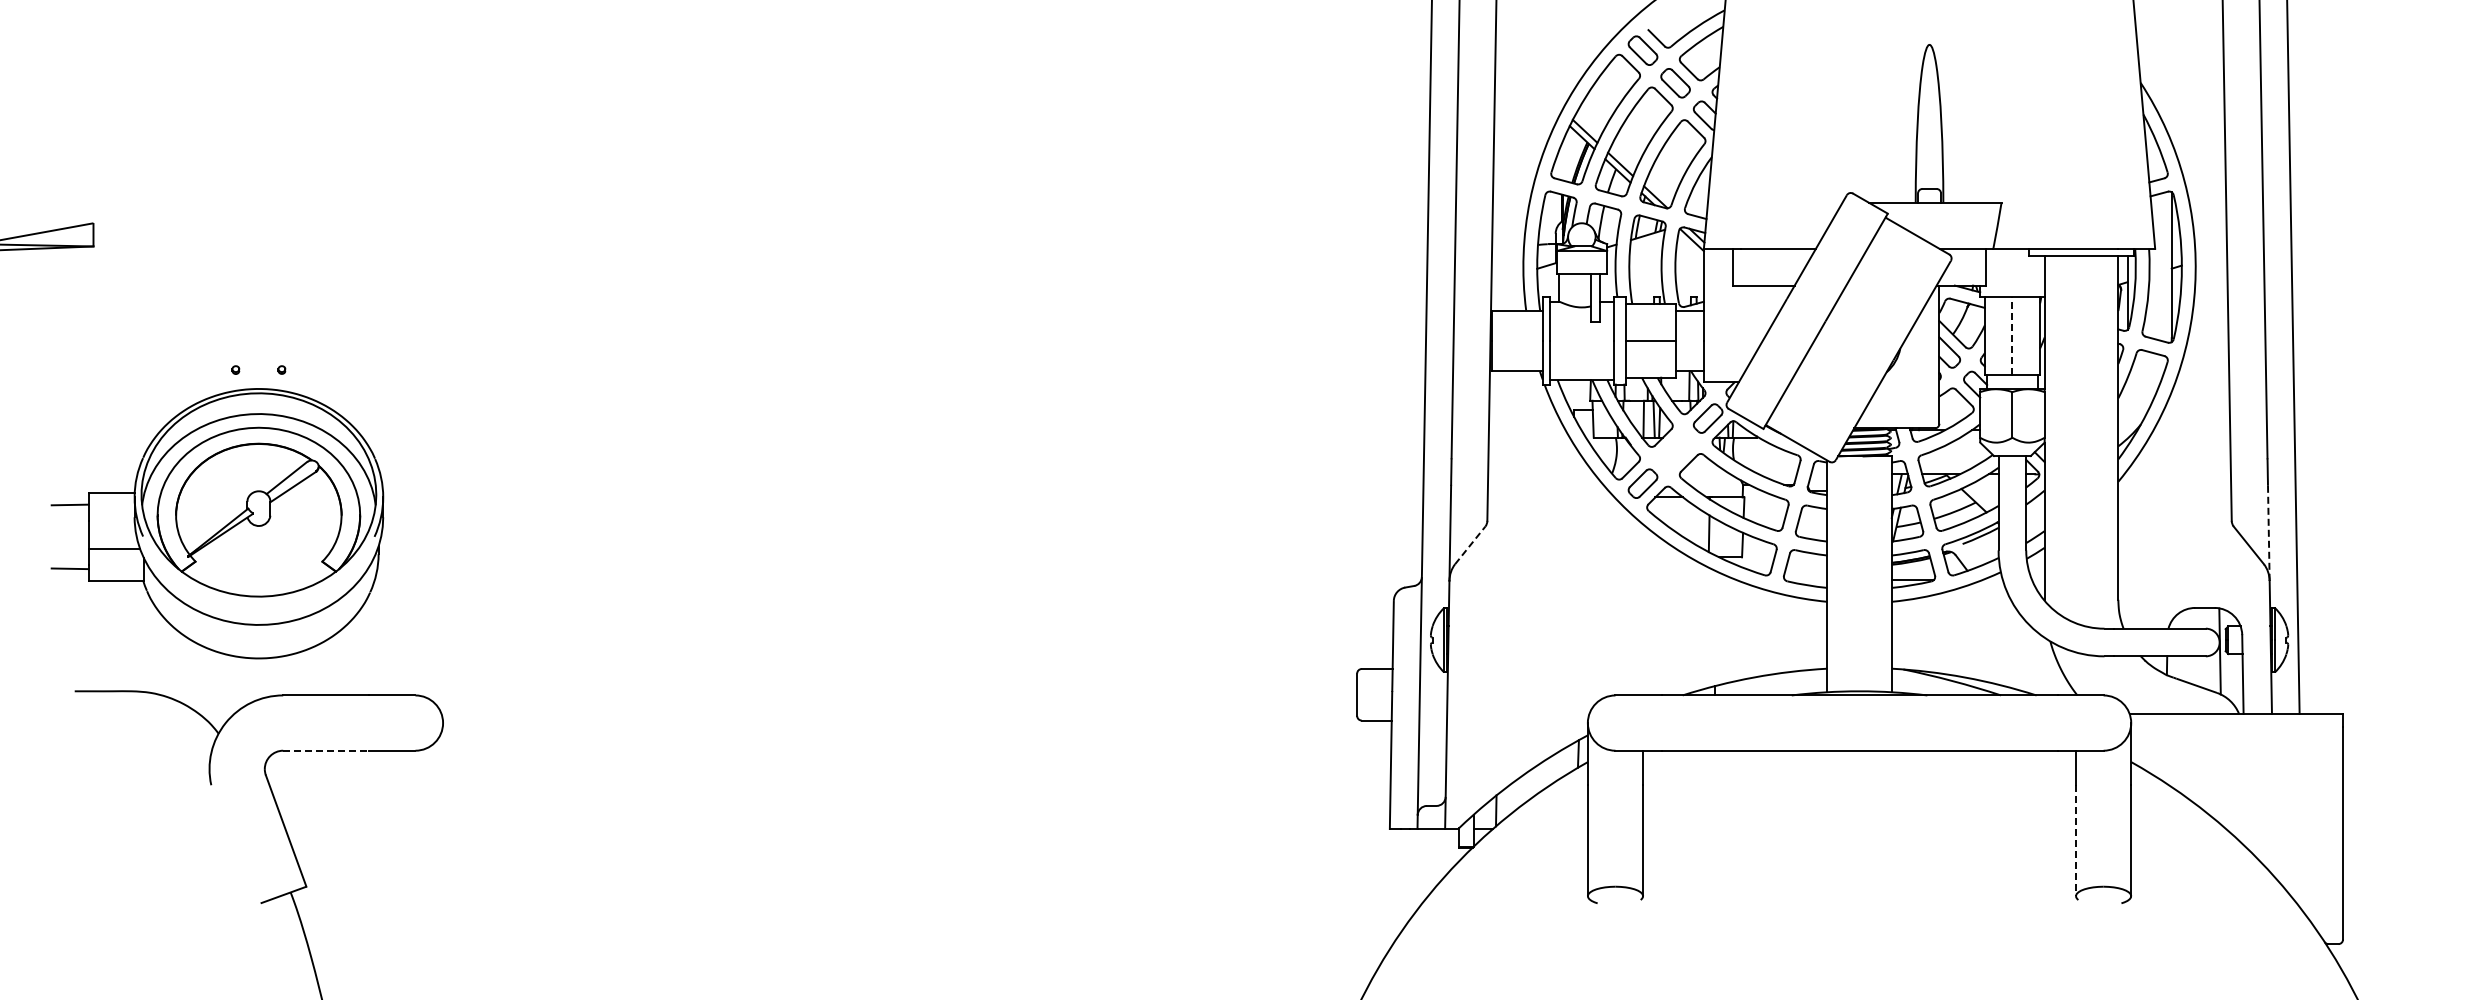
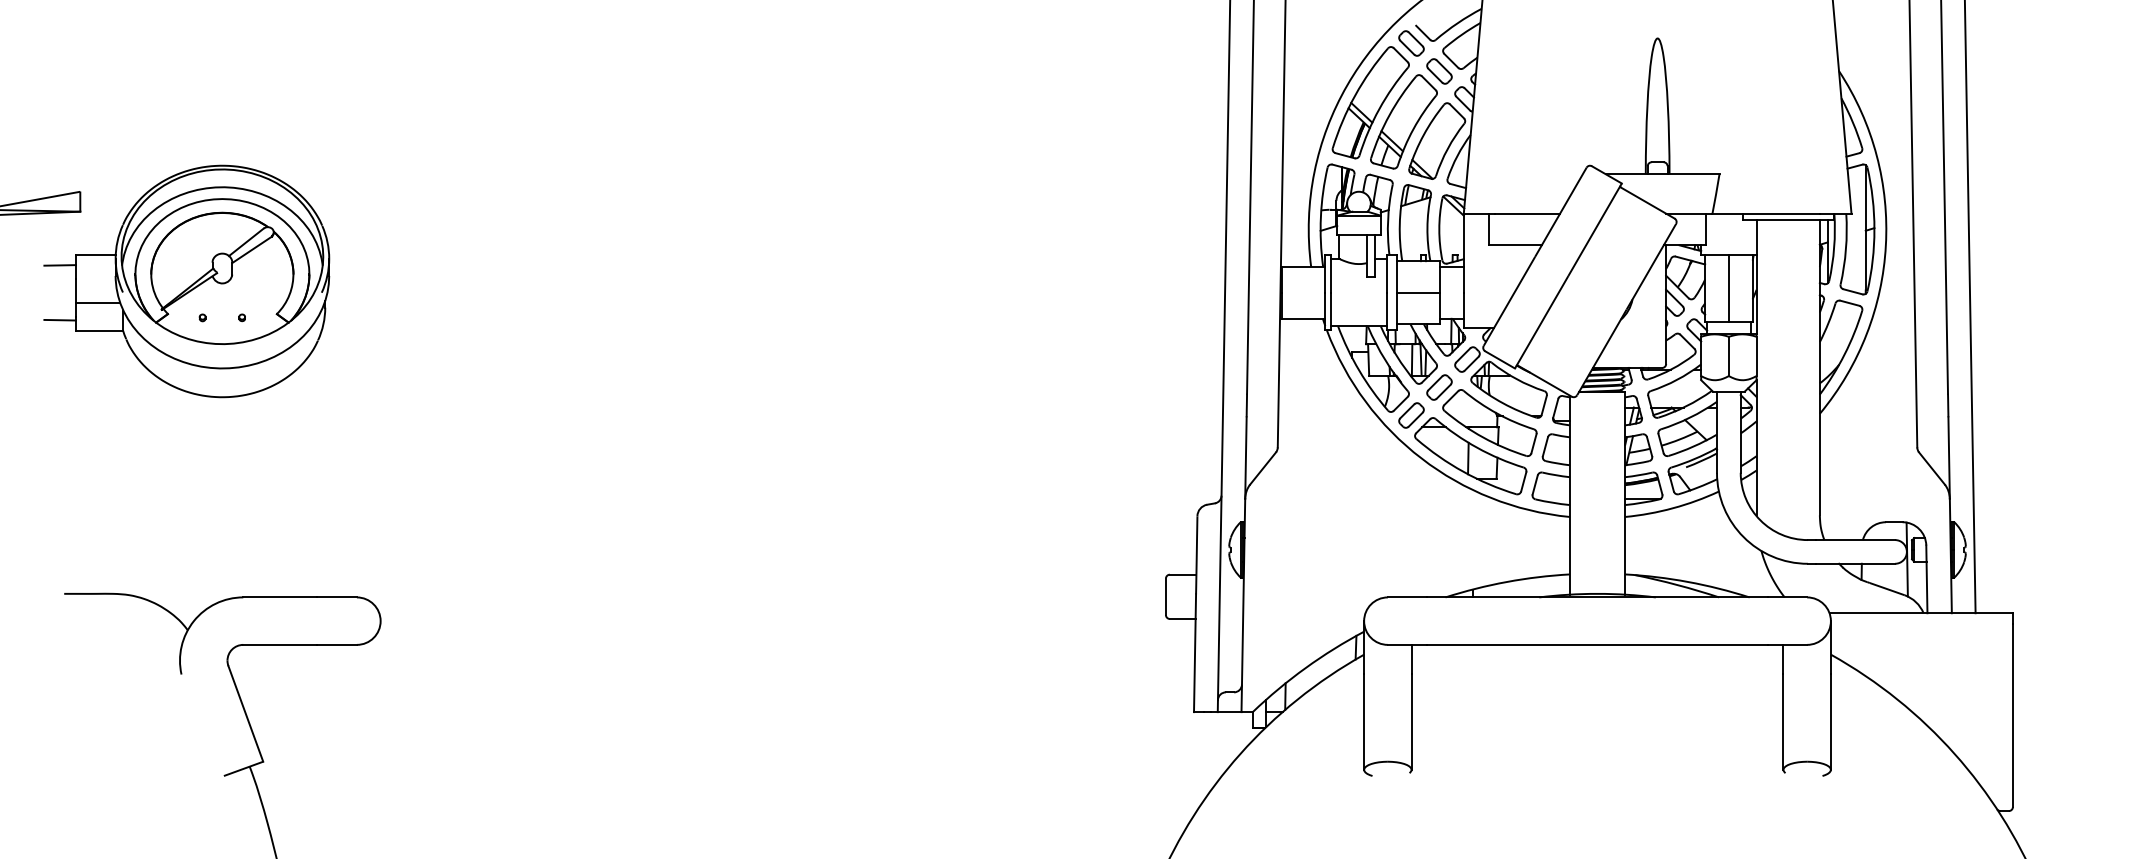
line: (2012, 335) -> (1728, 288), dashed -> solid
part: (1675, 450) -> (1439, 386), added
part: (217, 523) -> (186, 281), moved
line: (2268, 533) -> (1948, 458), dashed -> solid
line: (1470, 545) -> (1263, 468), dashed -> solid
line: (326, 750) -> (280, 644), dashed -> solid
line: (2075, 840) -> (1783, 722), dashed -> solid

